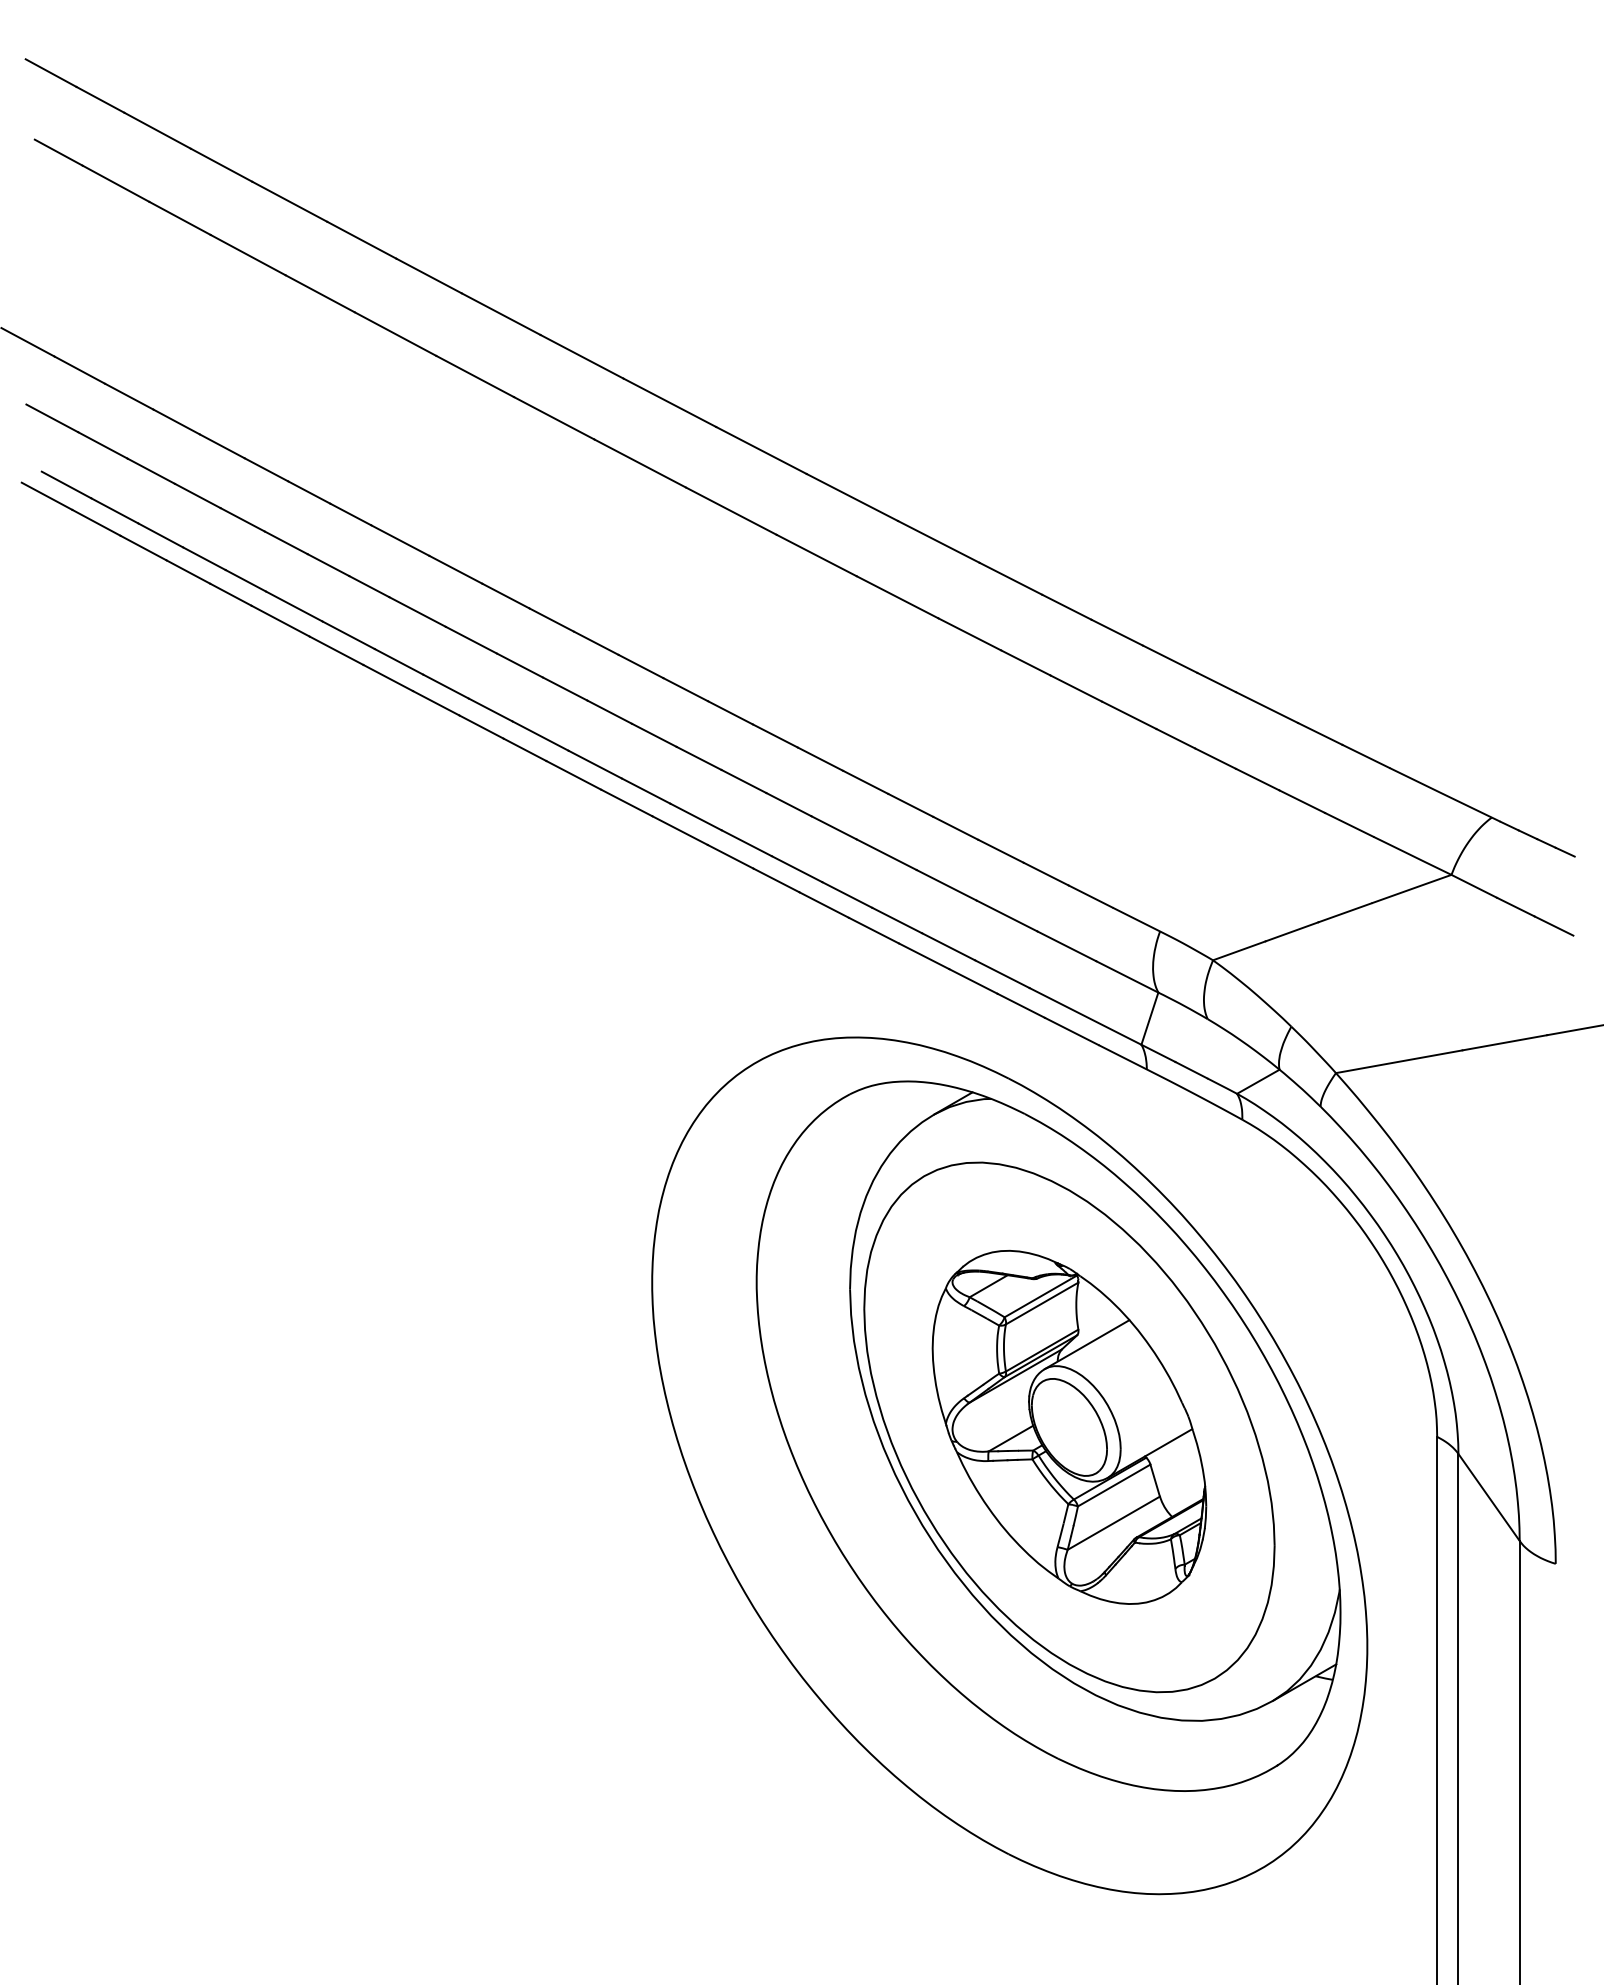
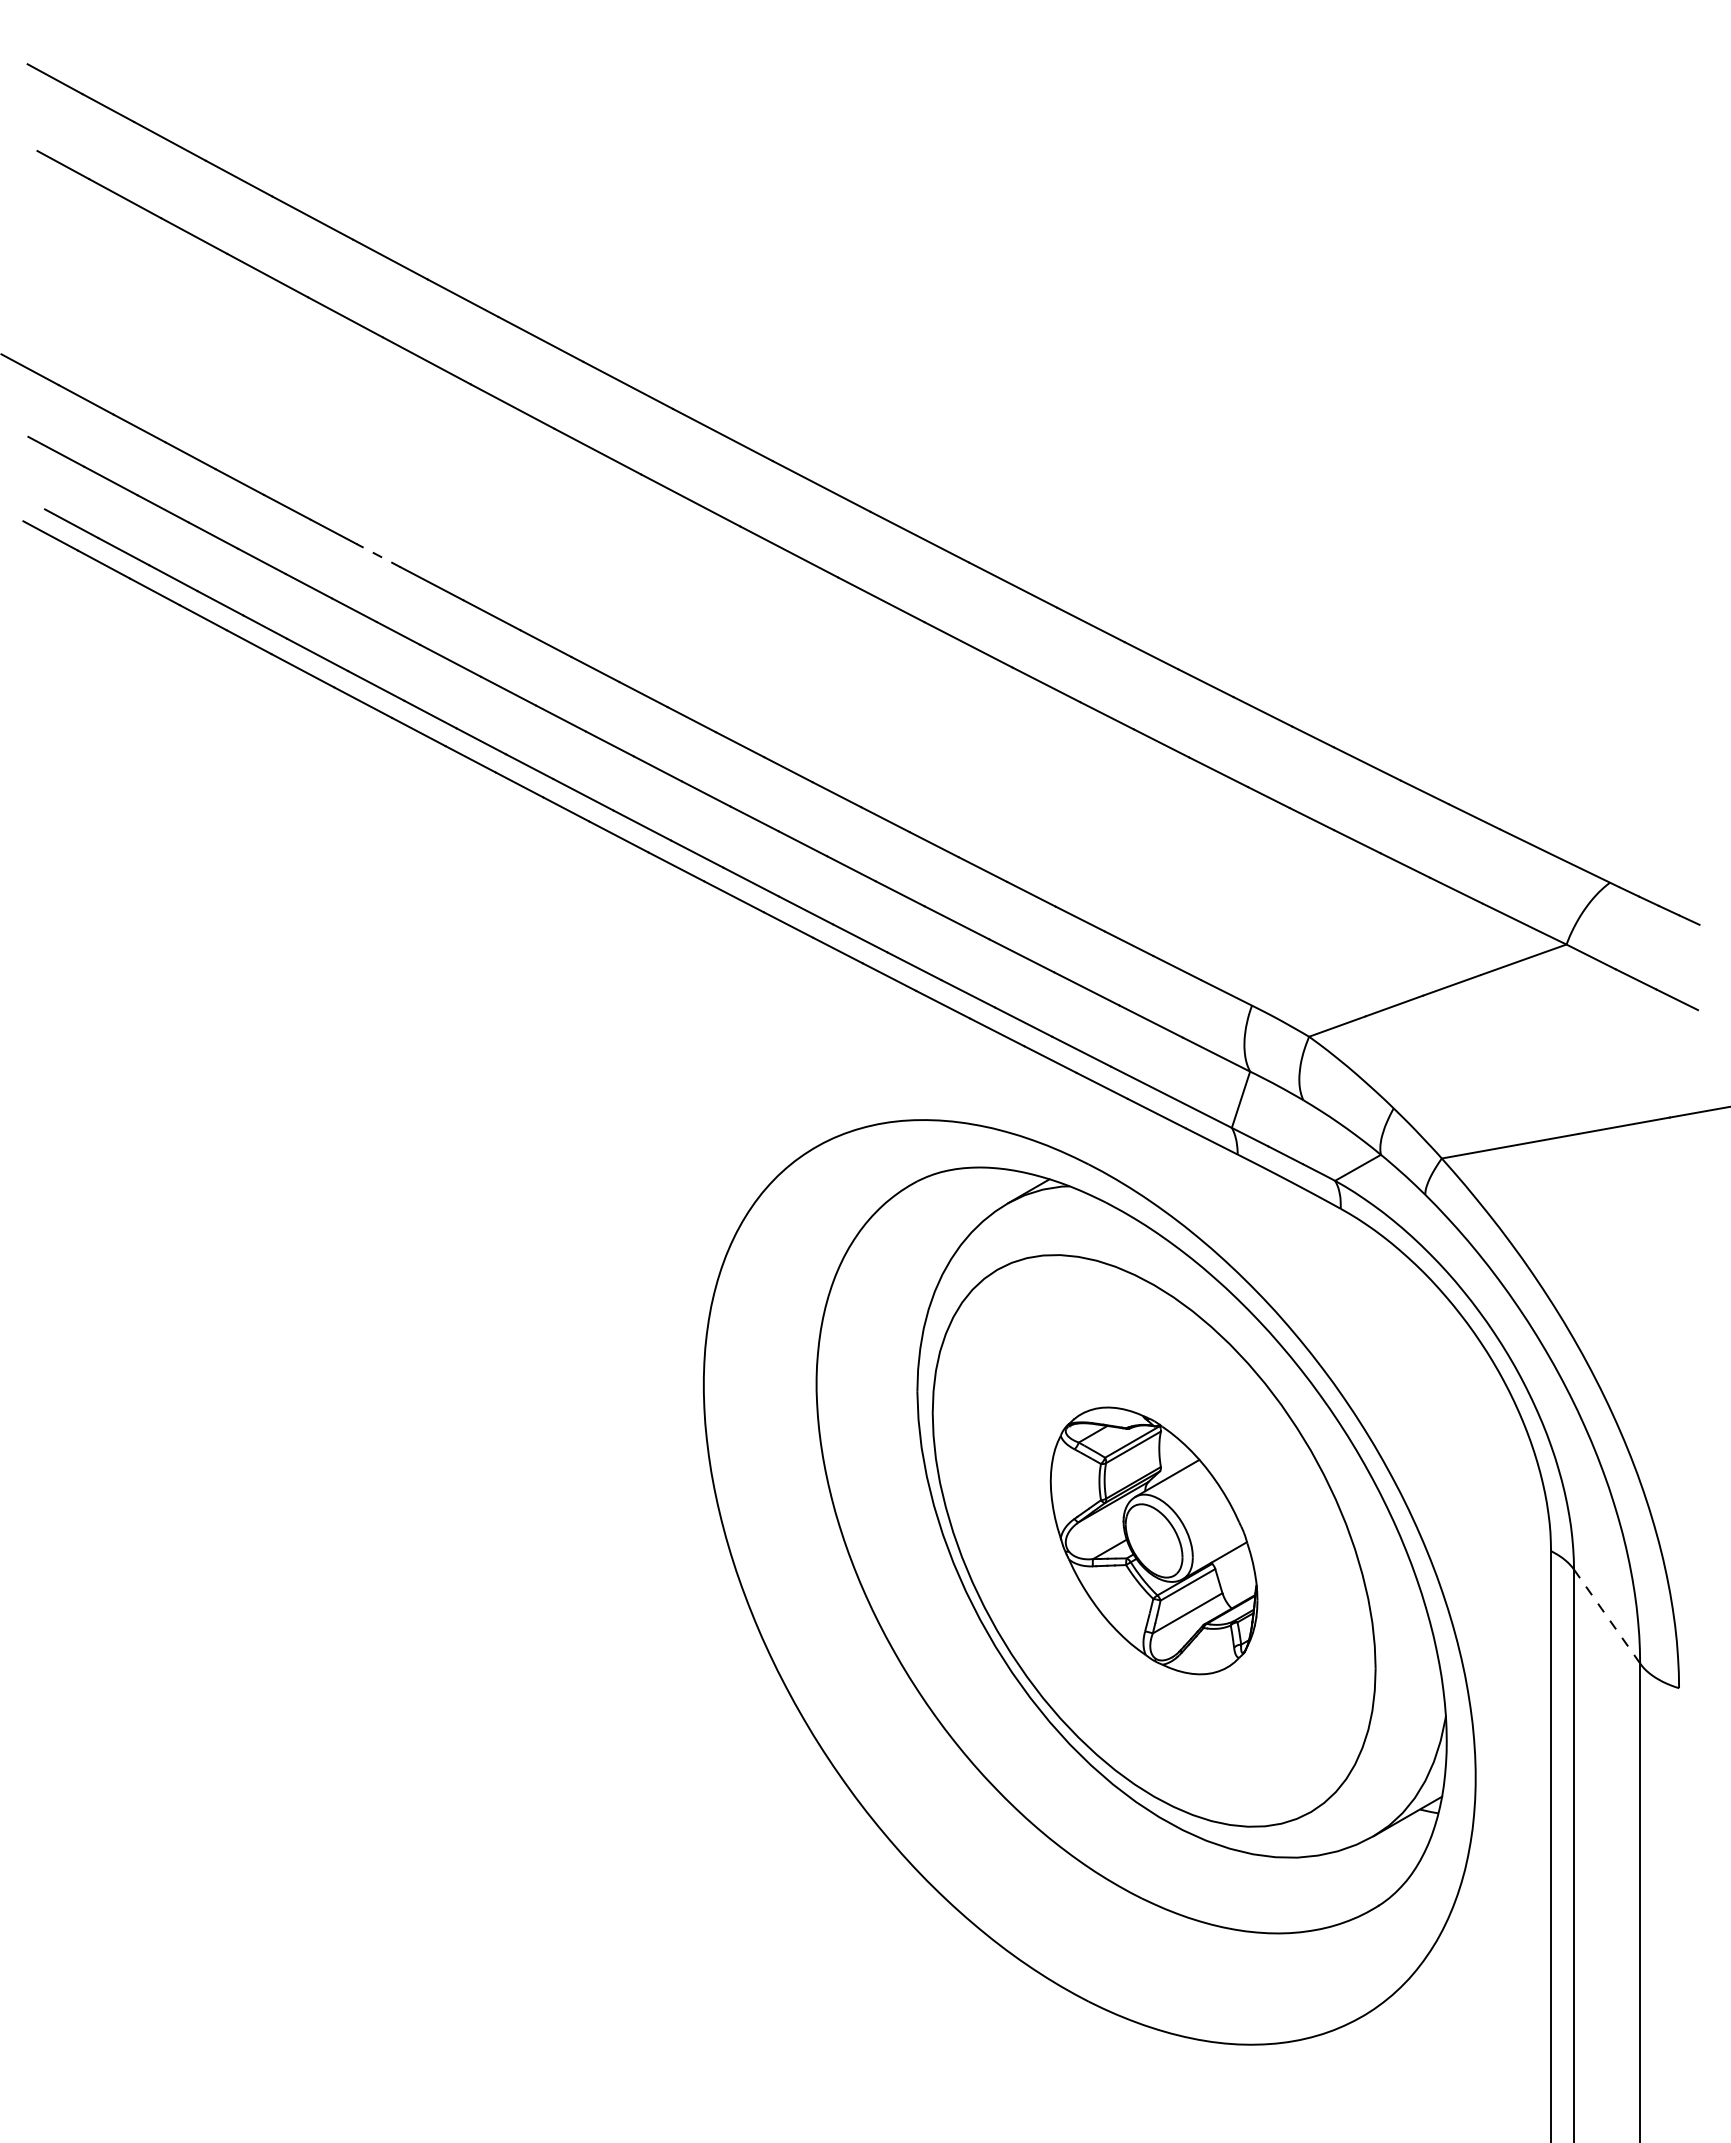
line: (350, 514) -> (378, 555), solid -> dashed
part: (1068, 1427) -> (1153, 1540), size x0.7
line: (1489, 1497) -> (1607, 1616), solid -> dashed

